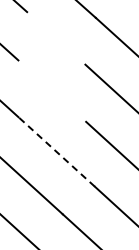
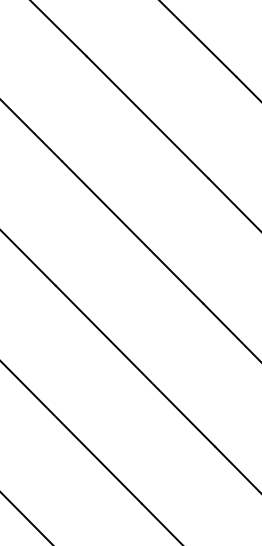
line: (56, 38) -> (148, 117), added
line: (52, 90) -> (133, 231), added
line: (56, 151) -> (135, 365), dashed -> solid

